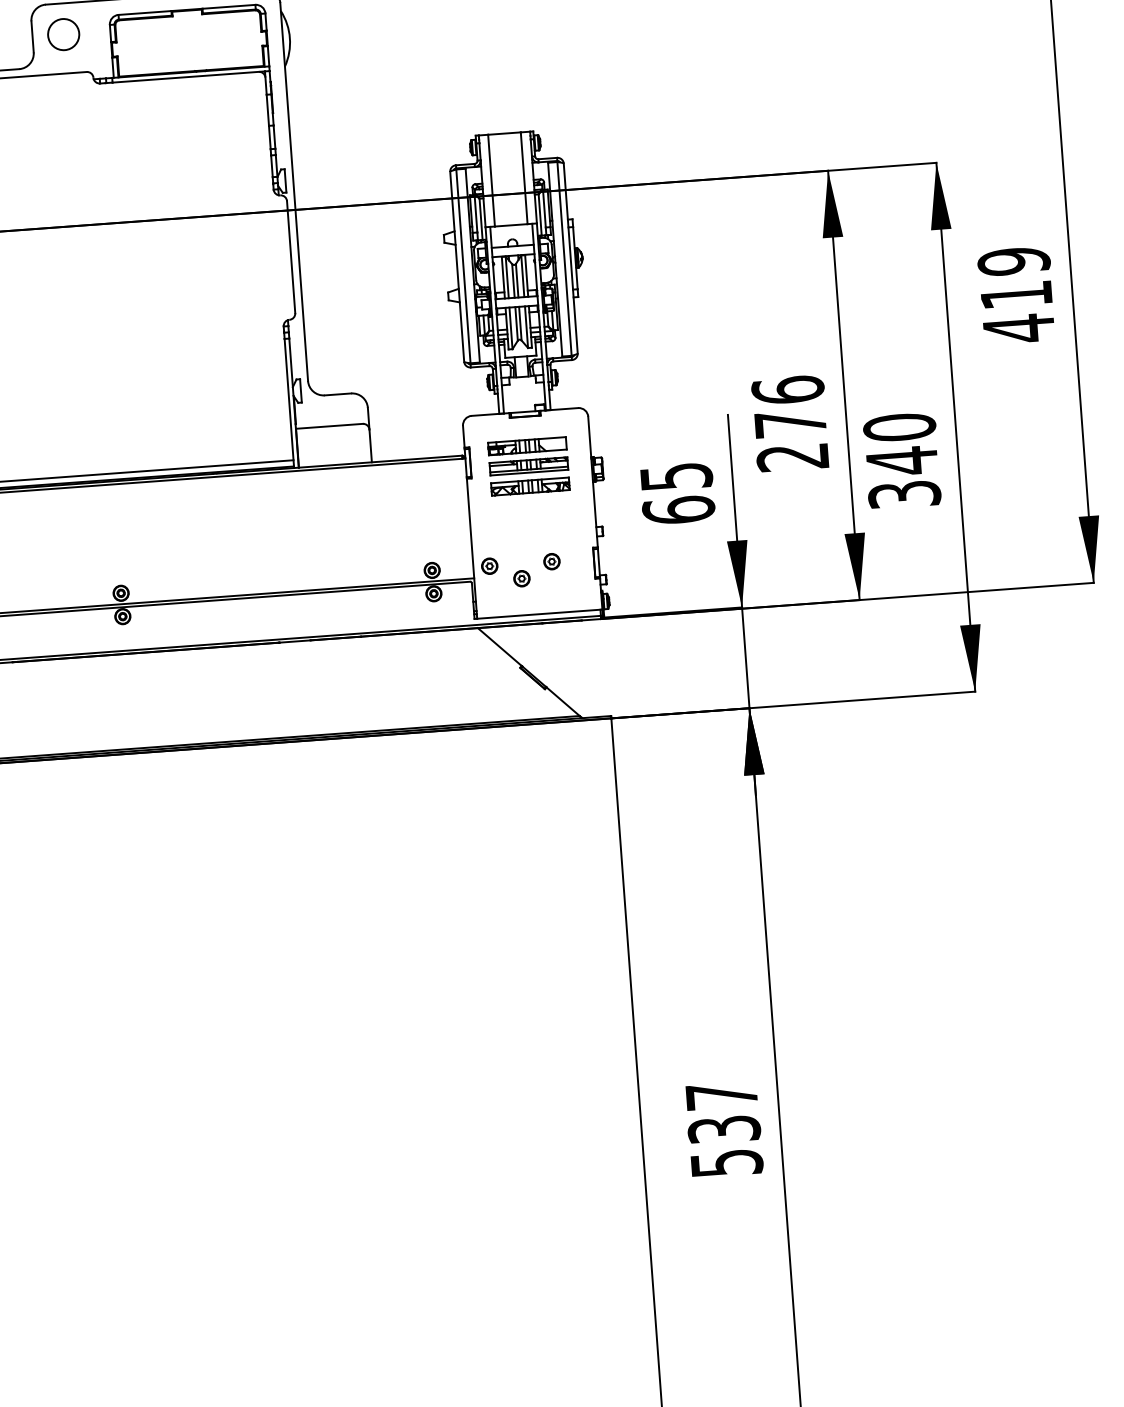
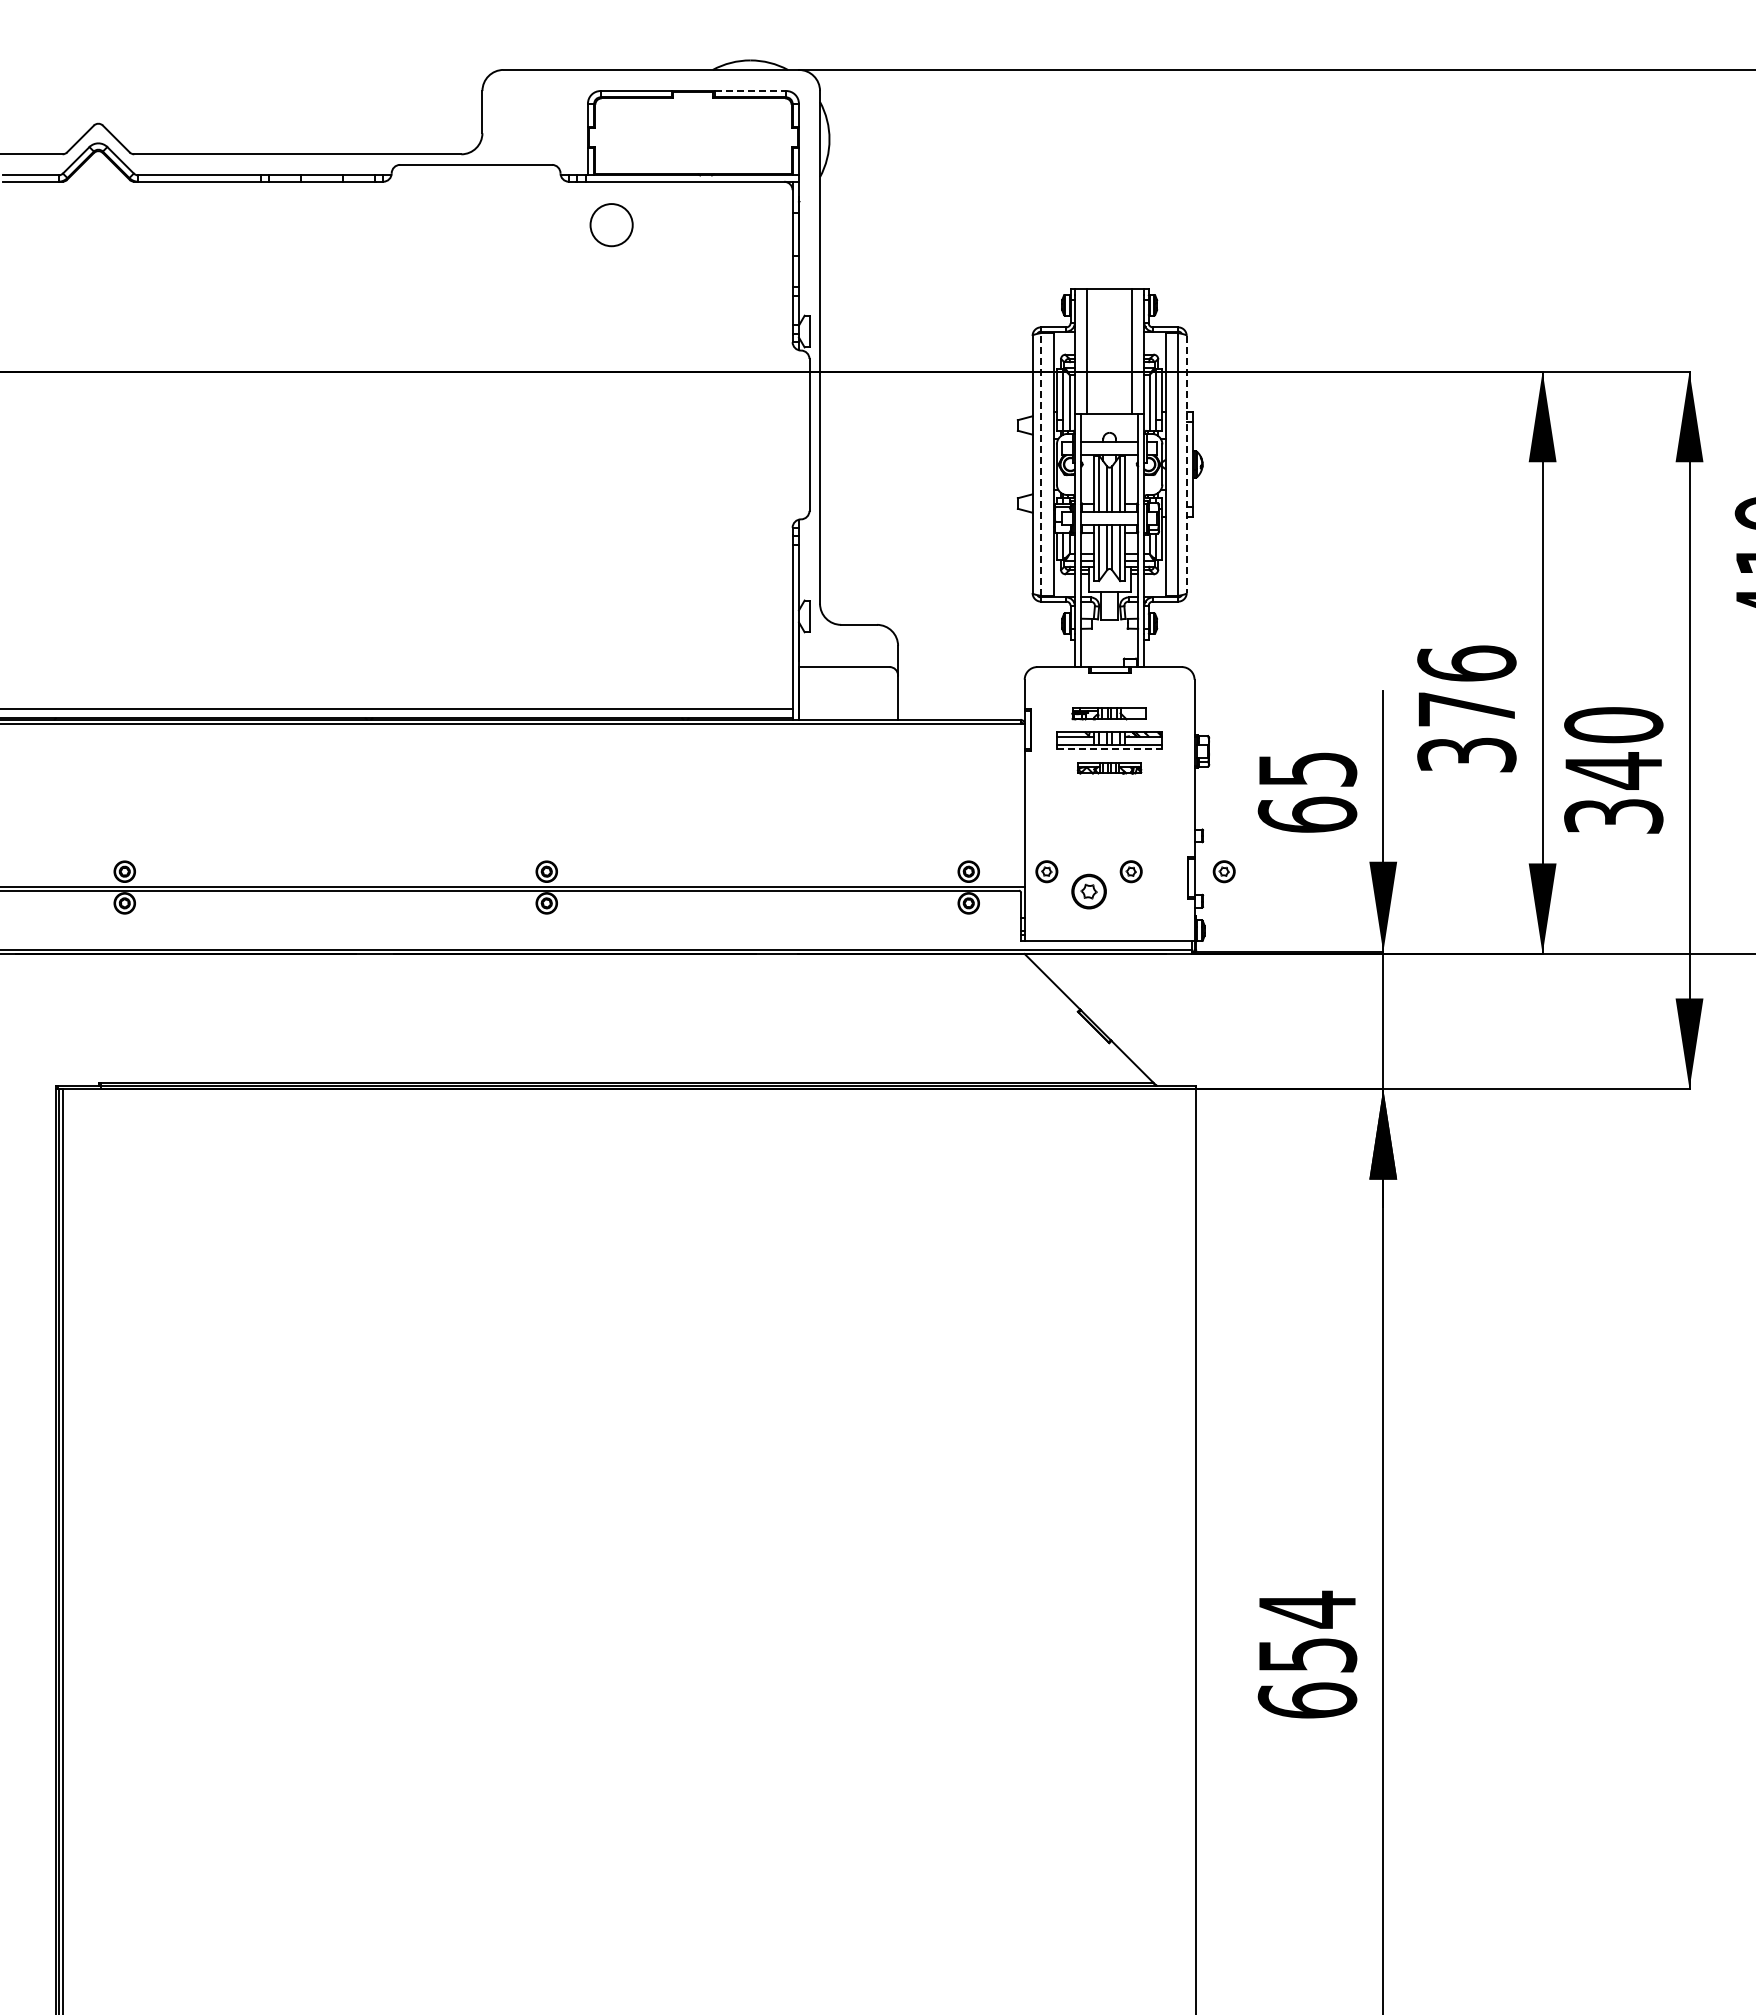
line: (229, 7) -> (750, 91), solid -> dashed
circle: (63, 34) -> (611, 225), moved
line: (570, 258) -> (1186, 464), solid -> dashed
line: (463, 266) -> (1041, 464), solid -> dashed
part: (526, 446) -> (1108, 713), size x0.7
text: (792, 457) -> (1466, 754), 276 -> 376
line: (529, 472) -> (1109, 749), solid -> dashed
part: (530, 486) -> (1109, 768), size x0.6
part: (619, 556) -> (1223, 871), added
part: (521, 578) -> (1088, 891), size x1.6
text: (724, 1129) -> (1307, 1654), 537 -> 654

